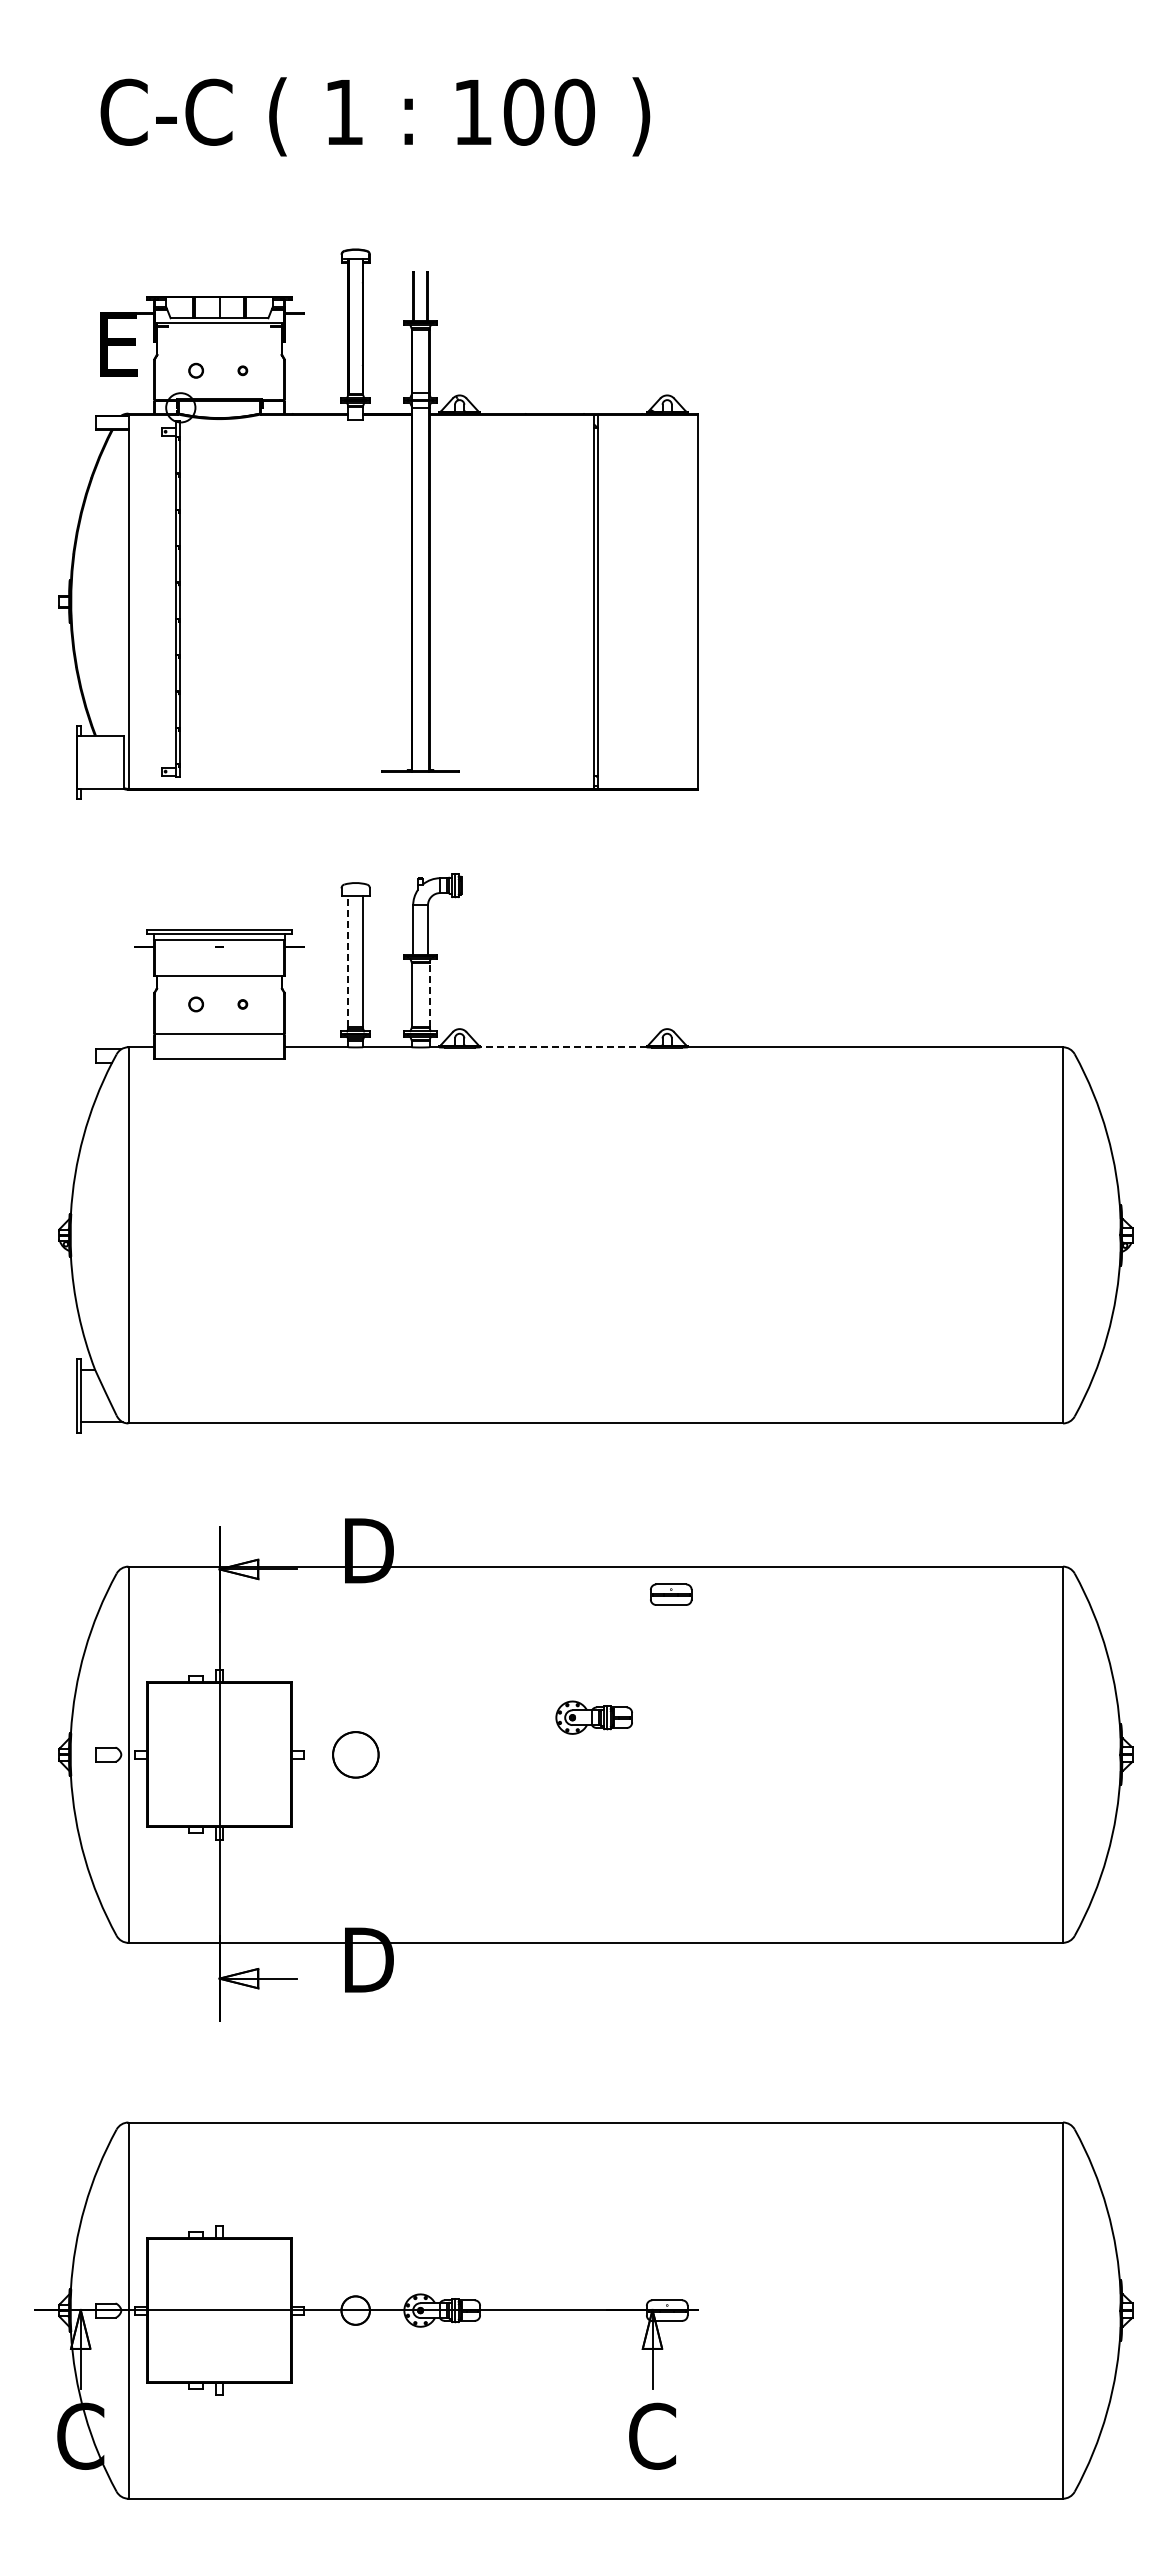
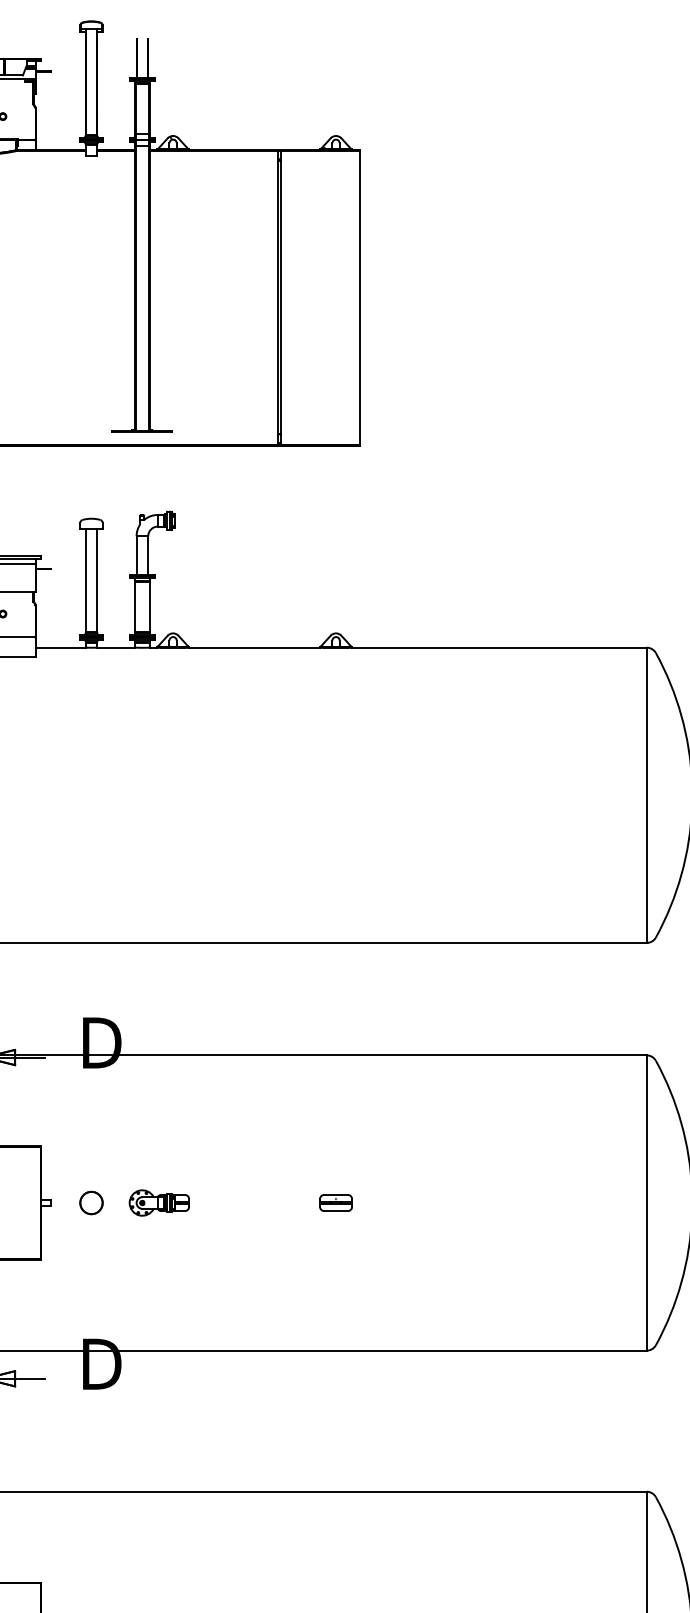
line: (348, 961) -> (85, 580), dashed -> solid
line: (429, 995) -> (149, 607), dashed -> solid
line: (562, 1047) -> (253, 647), dashed -> solid
part: (671, 1594) -> (336, 1202), moved
part: (593, 1717) -> (158, 1202), moved
circle: (355, 1754) -> (91, 1202), size x0.62

